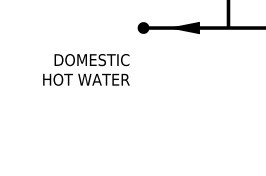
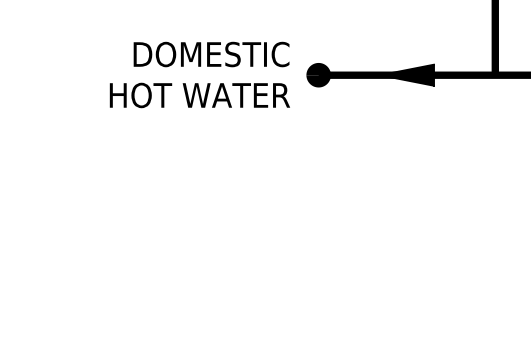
text: (86, 69) -> (200, 74), moved

